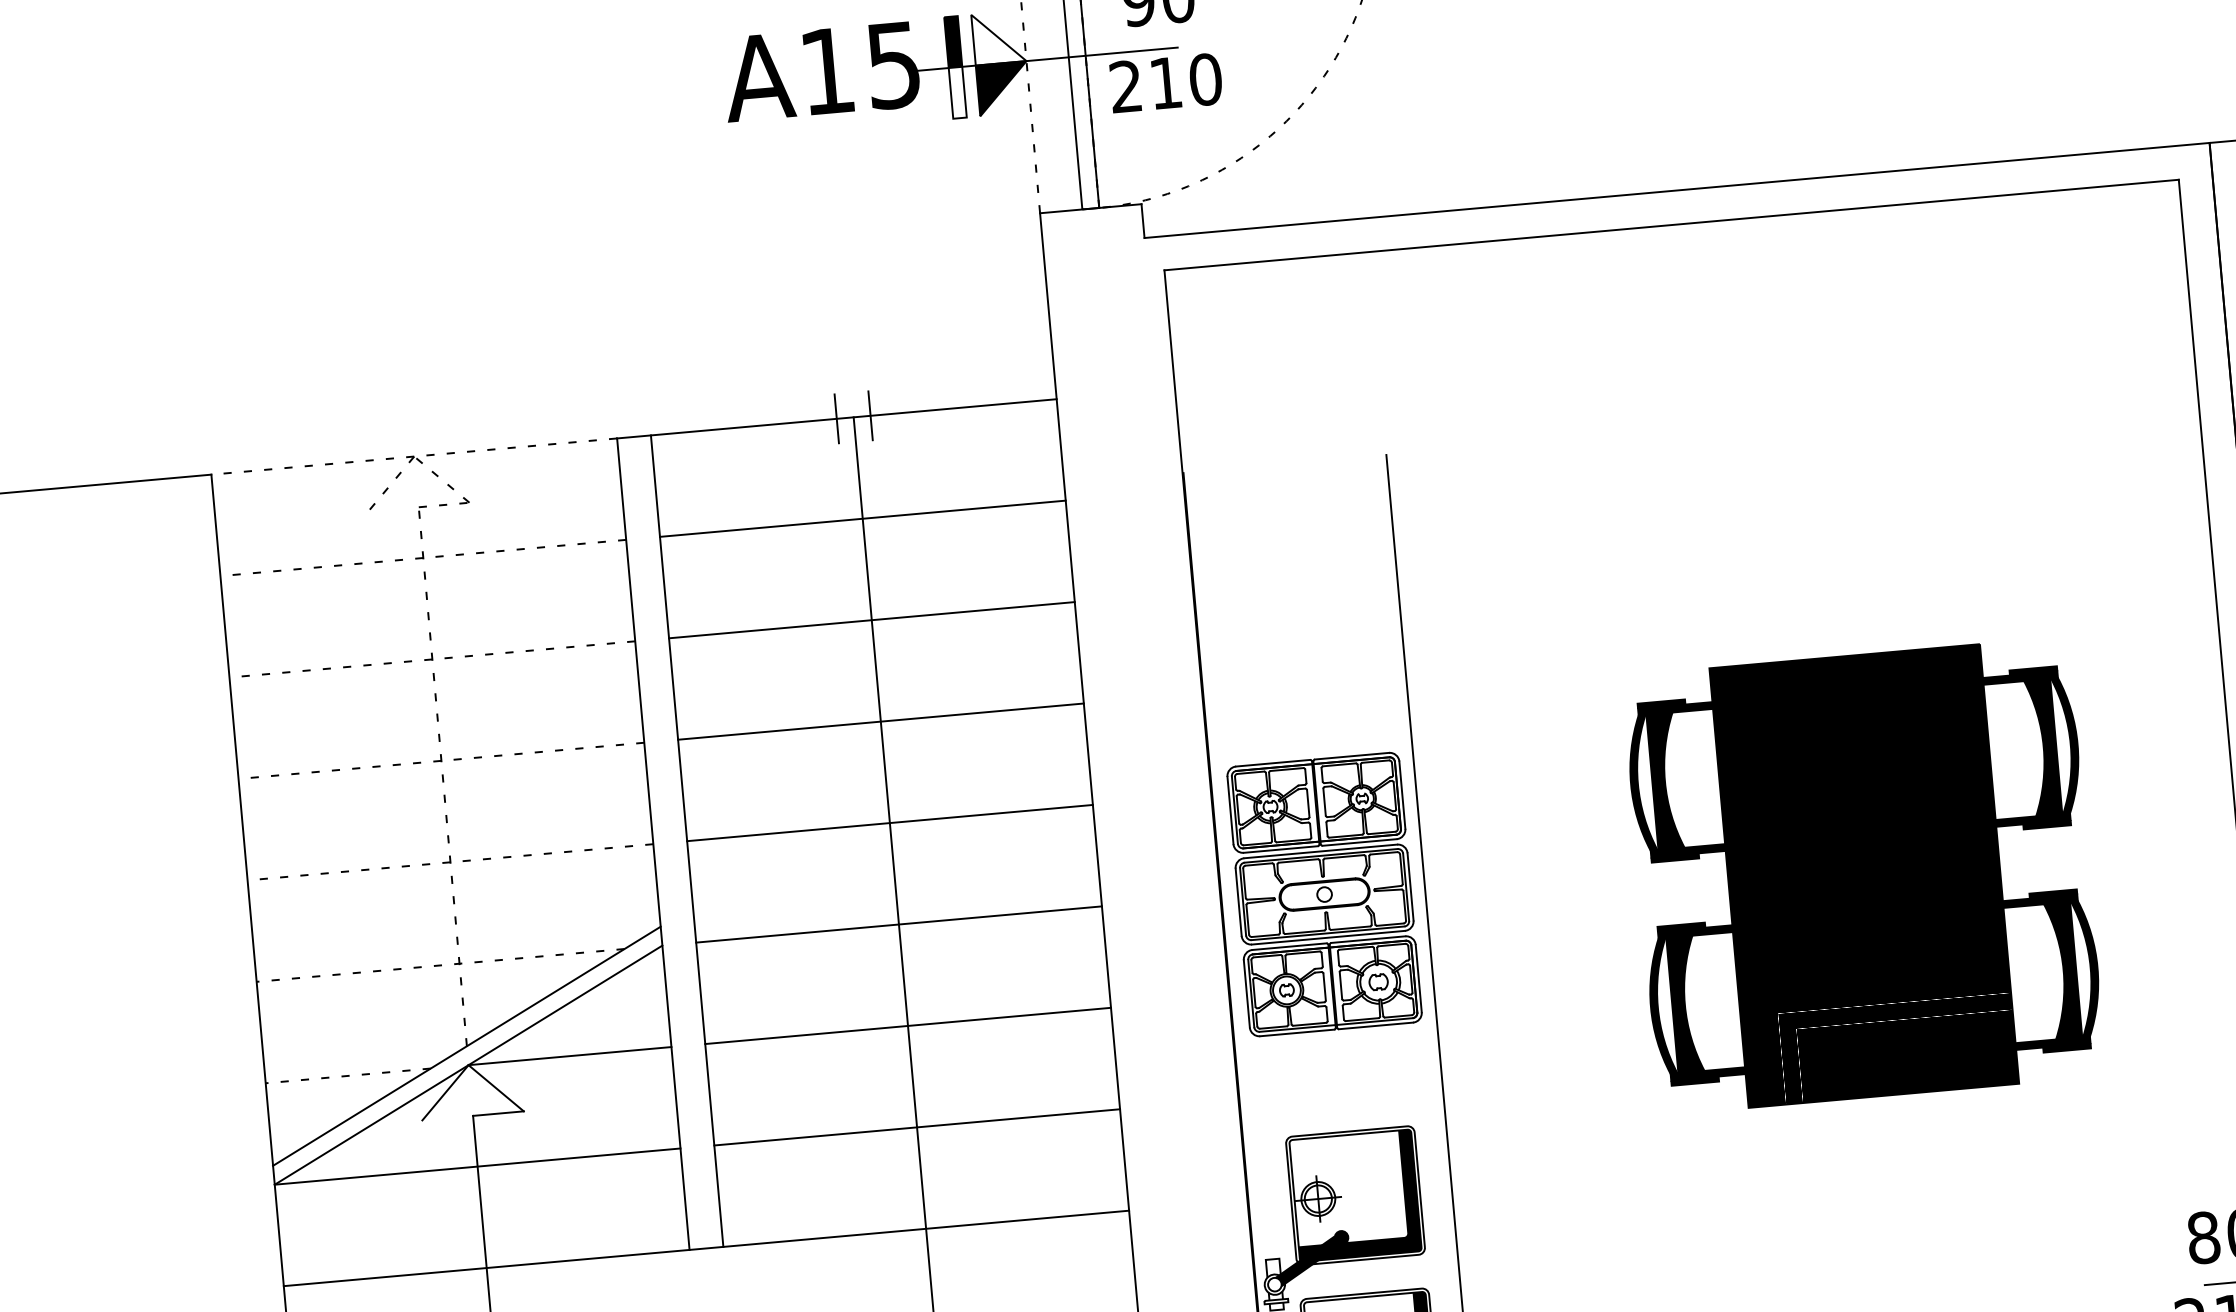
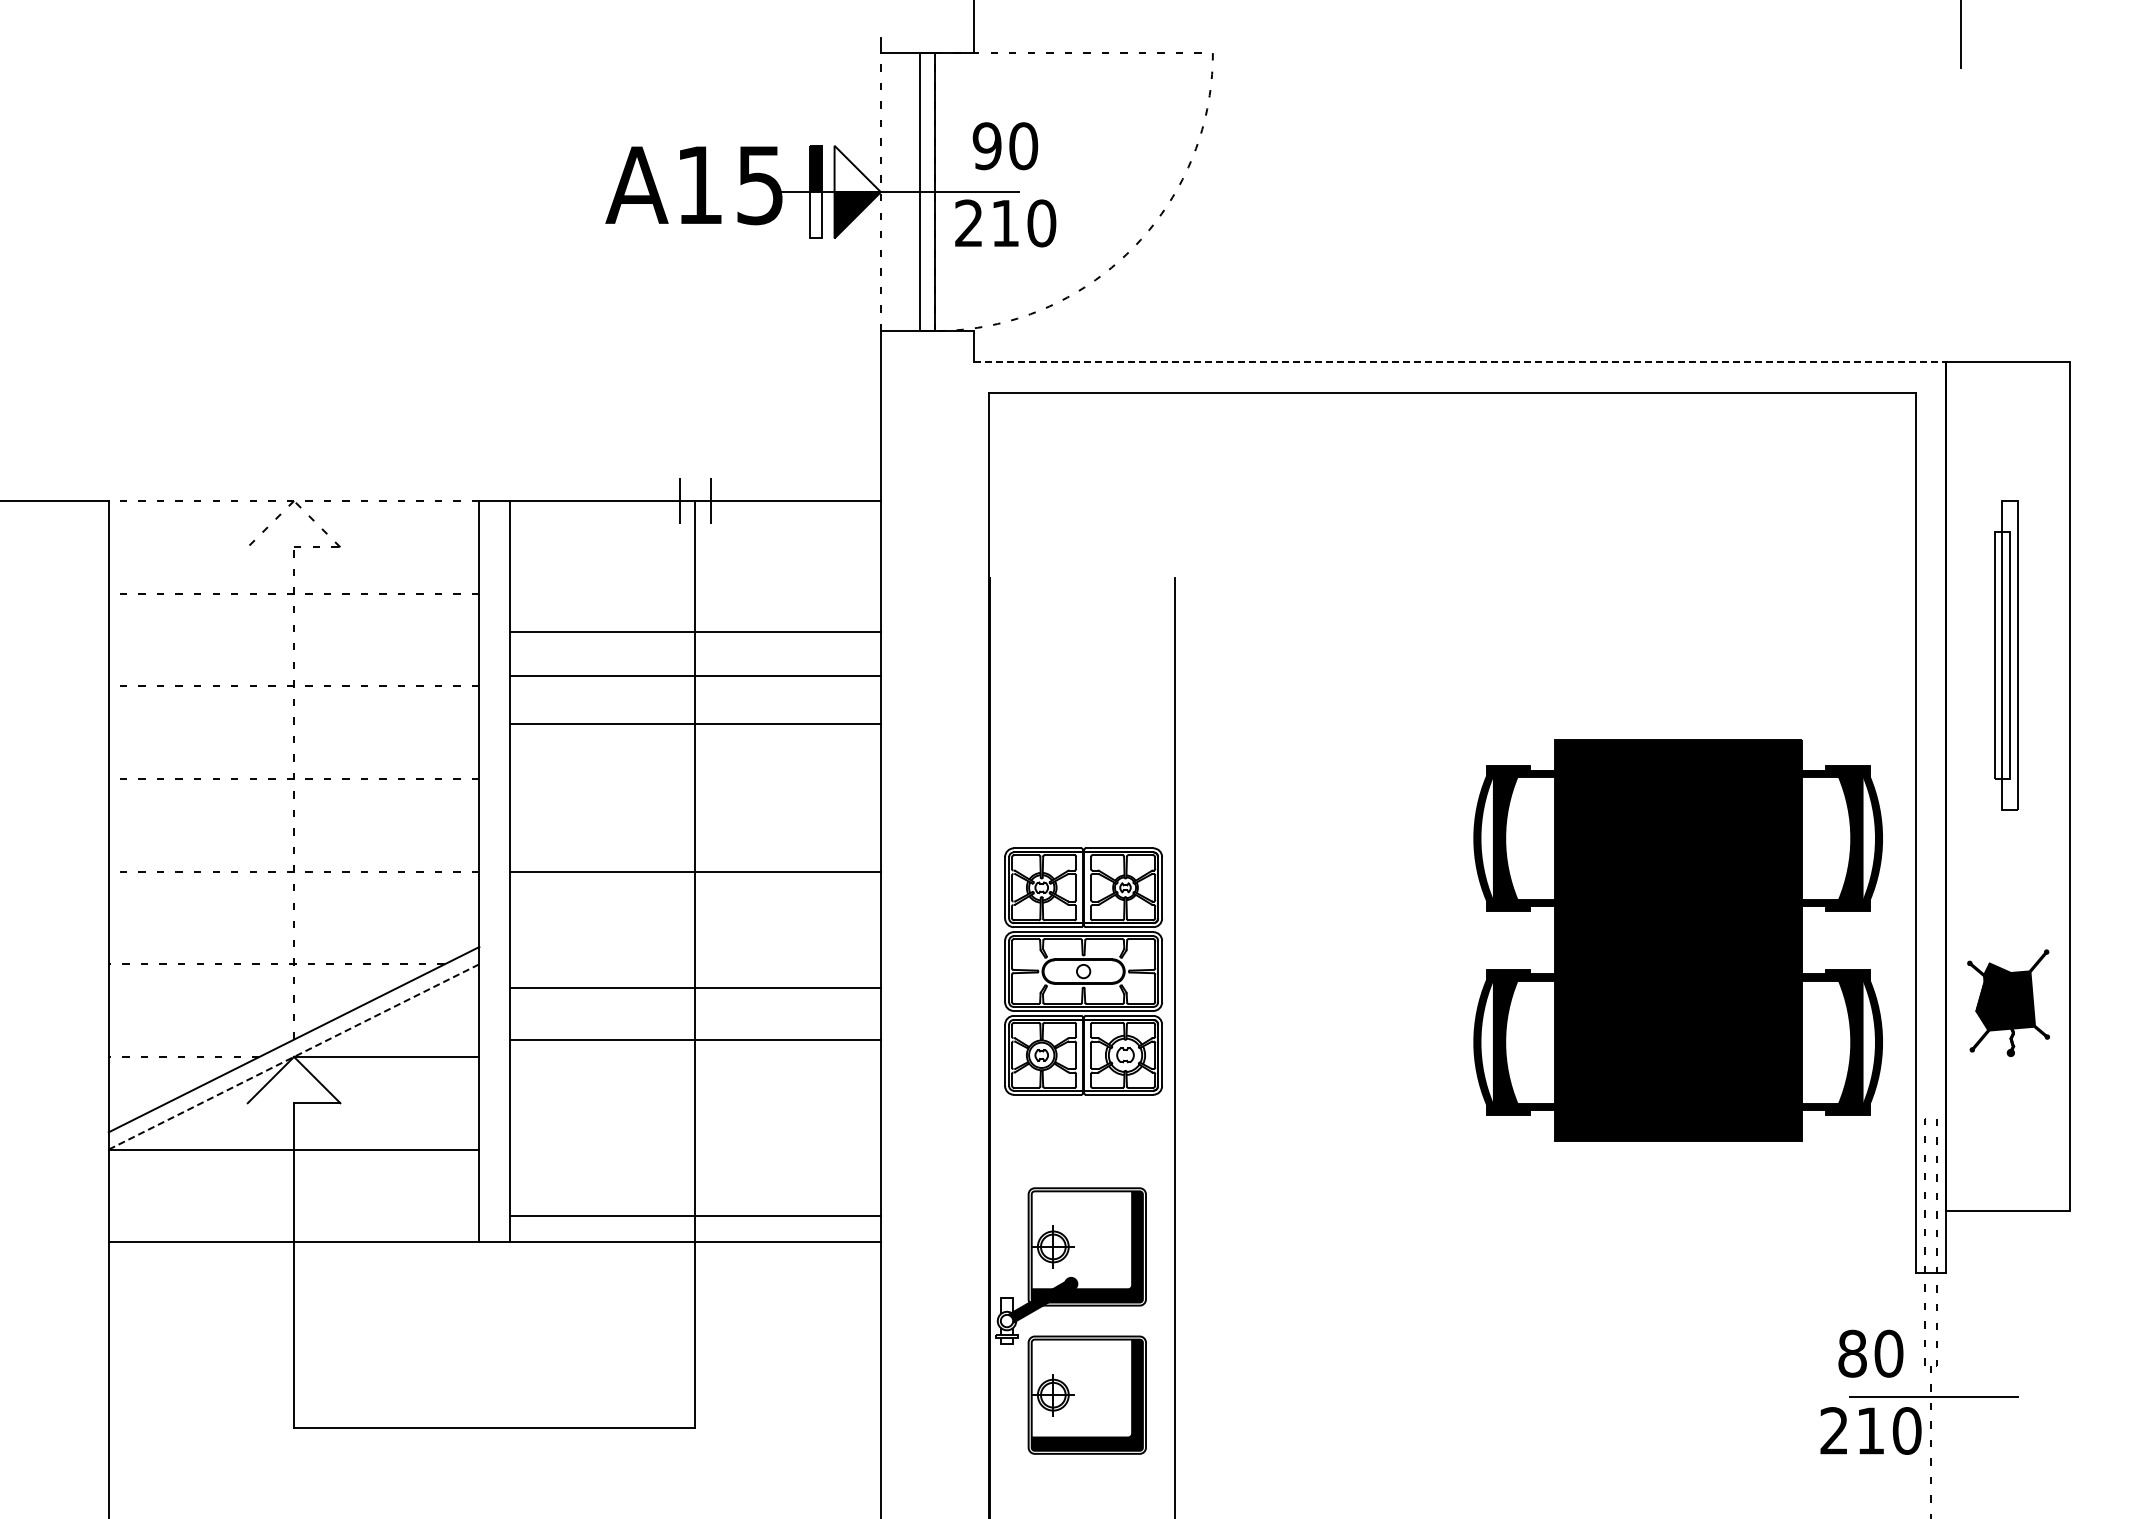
line: (1677, 189) -> (1460, 361), solid -> dashed
line: (862, 518) -> (695, 675), moved
line: (871, 620) -> (695, 632), moved
line: (880, 721) -> (695, 723), moved
part: (1863, 876) -> (1677, 940), moved
line: (899, 924) -> (695, 1040), moved
line: (908, 1025) -> (695, 987), moved
line: (469, 1064) -> (294, 1056), solid -> dashed
line: (917, 1127) -> (695, 1215), moved

